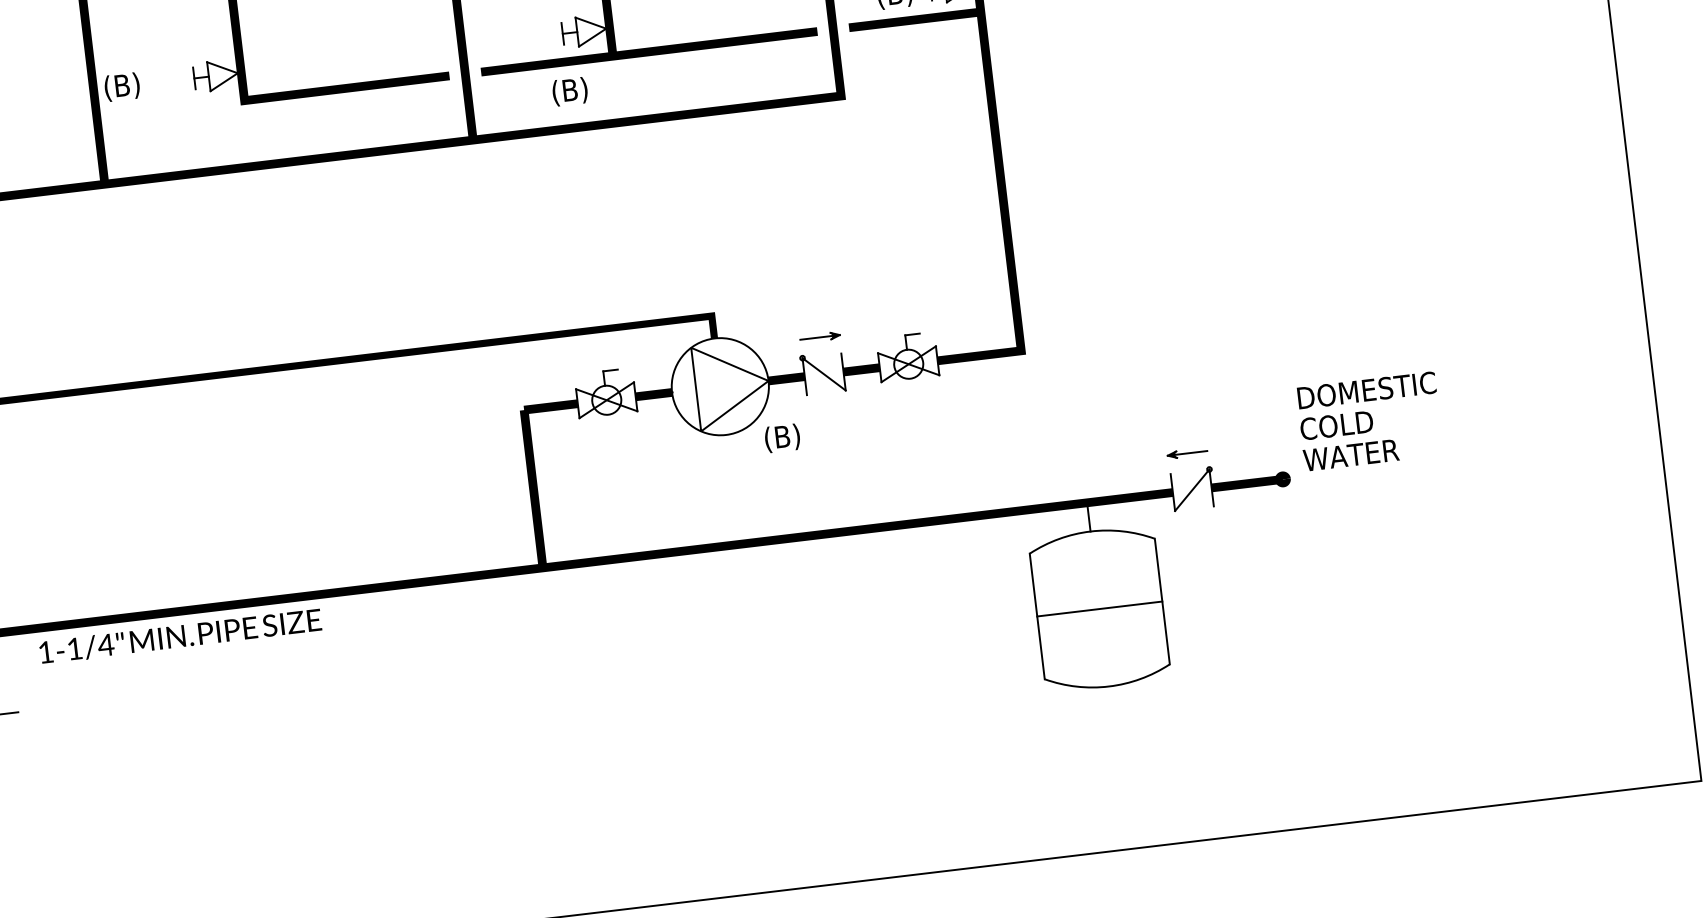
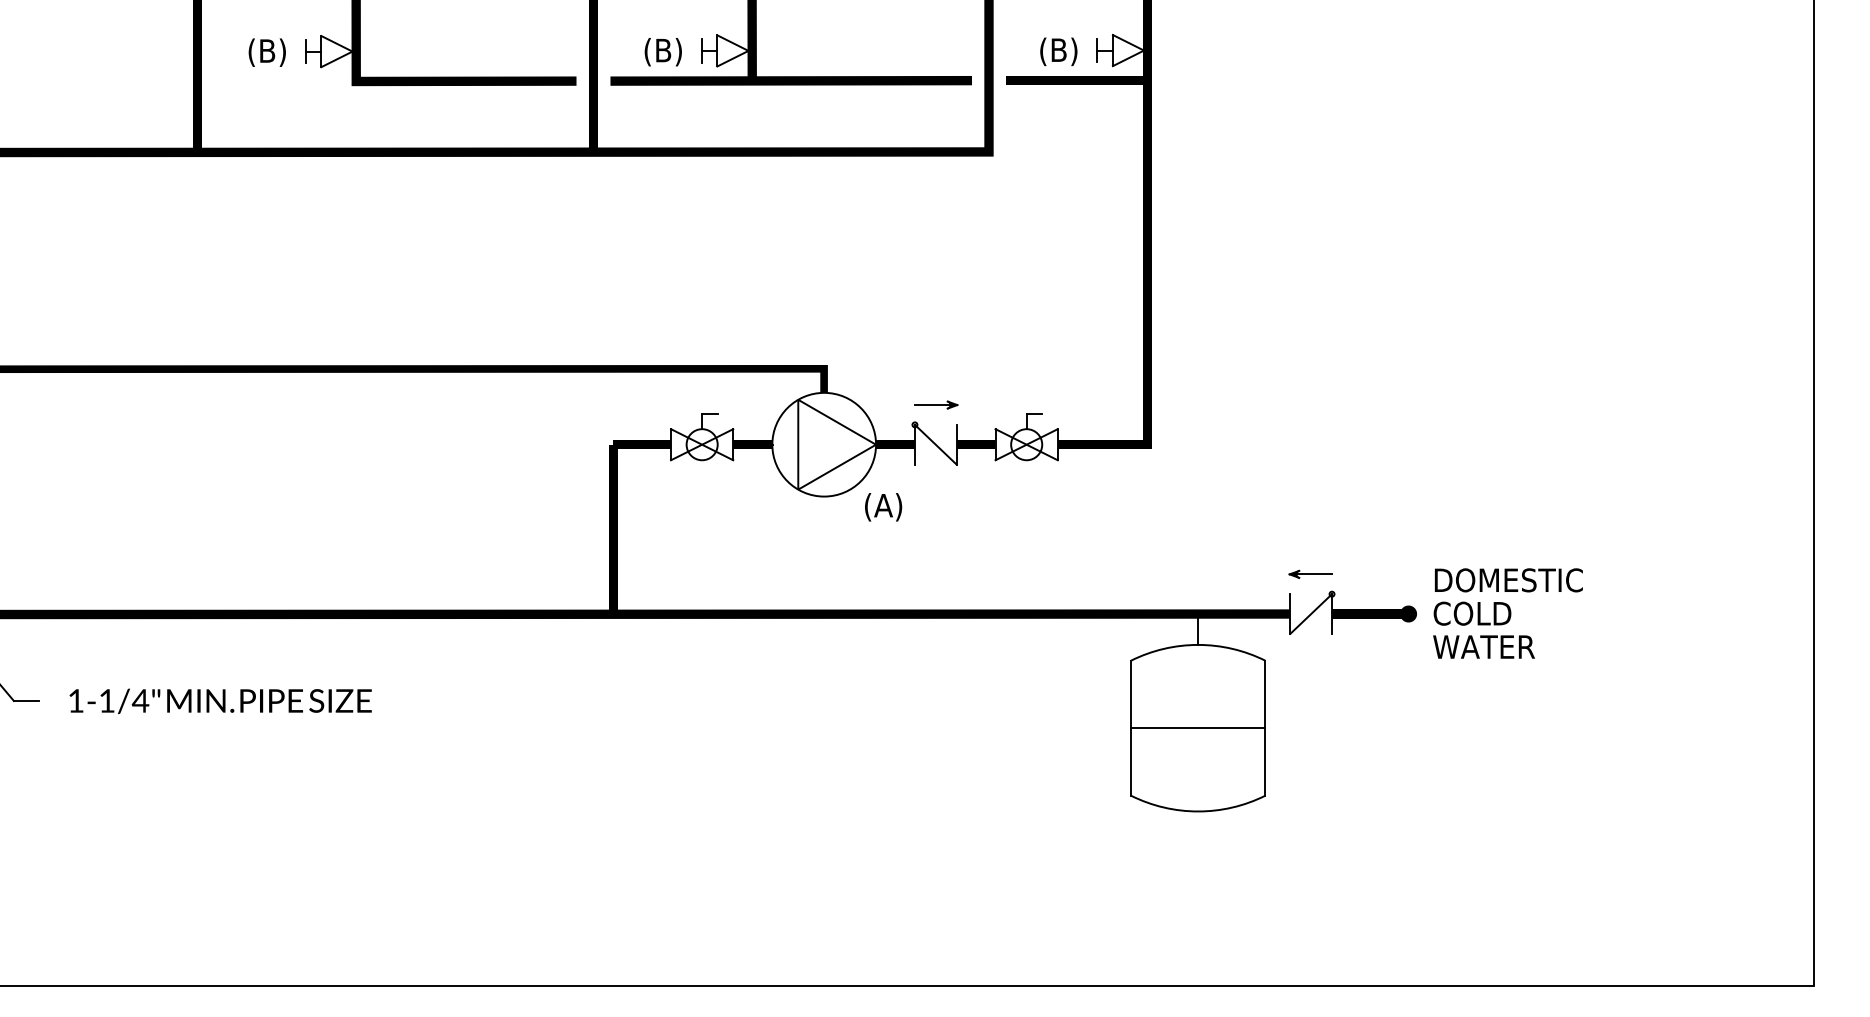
text: (121, 87) -> (266, 52), moved
text: (569, 92) -> (662, 52), moved
text: (1369, 421) -> (1507, 613), moved
text: (782, 436) -> (883, 505), (B) -> (A)
text: (180, 635) -> (220, 700), moved

